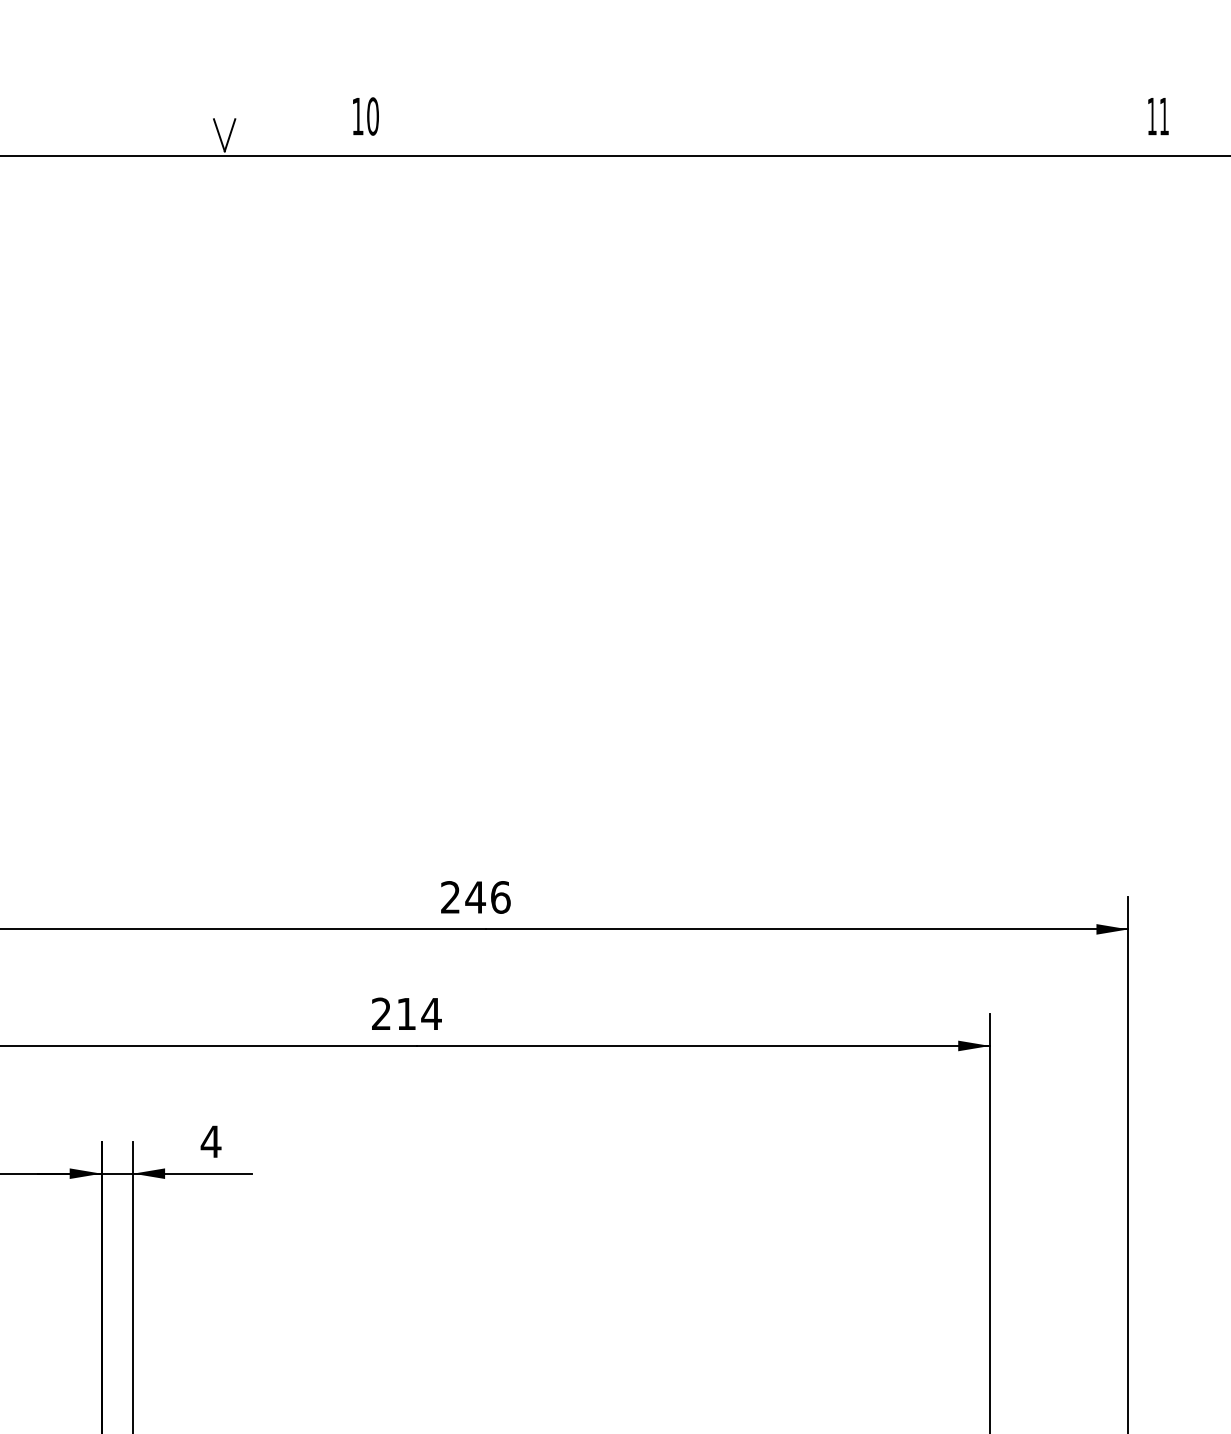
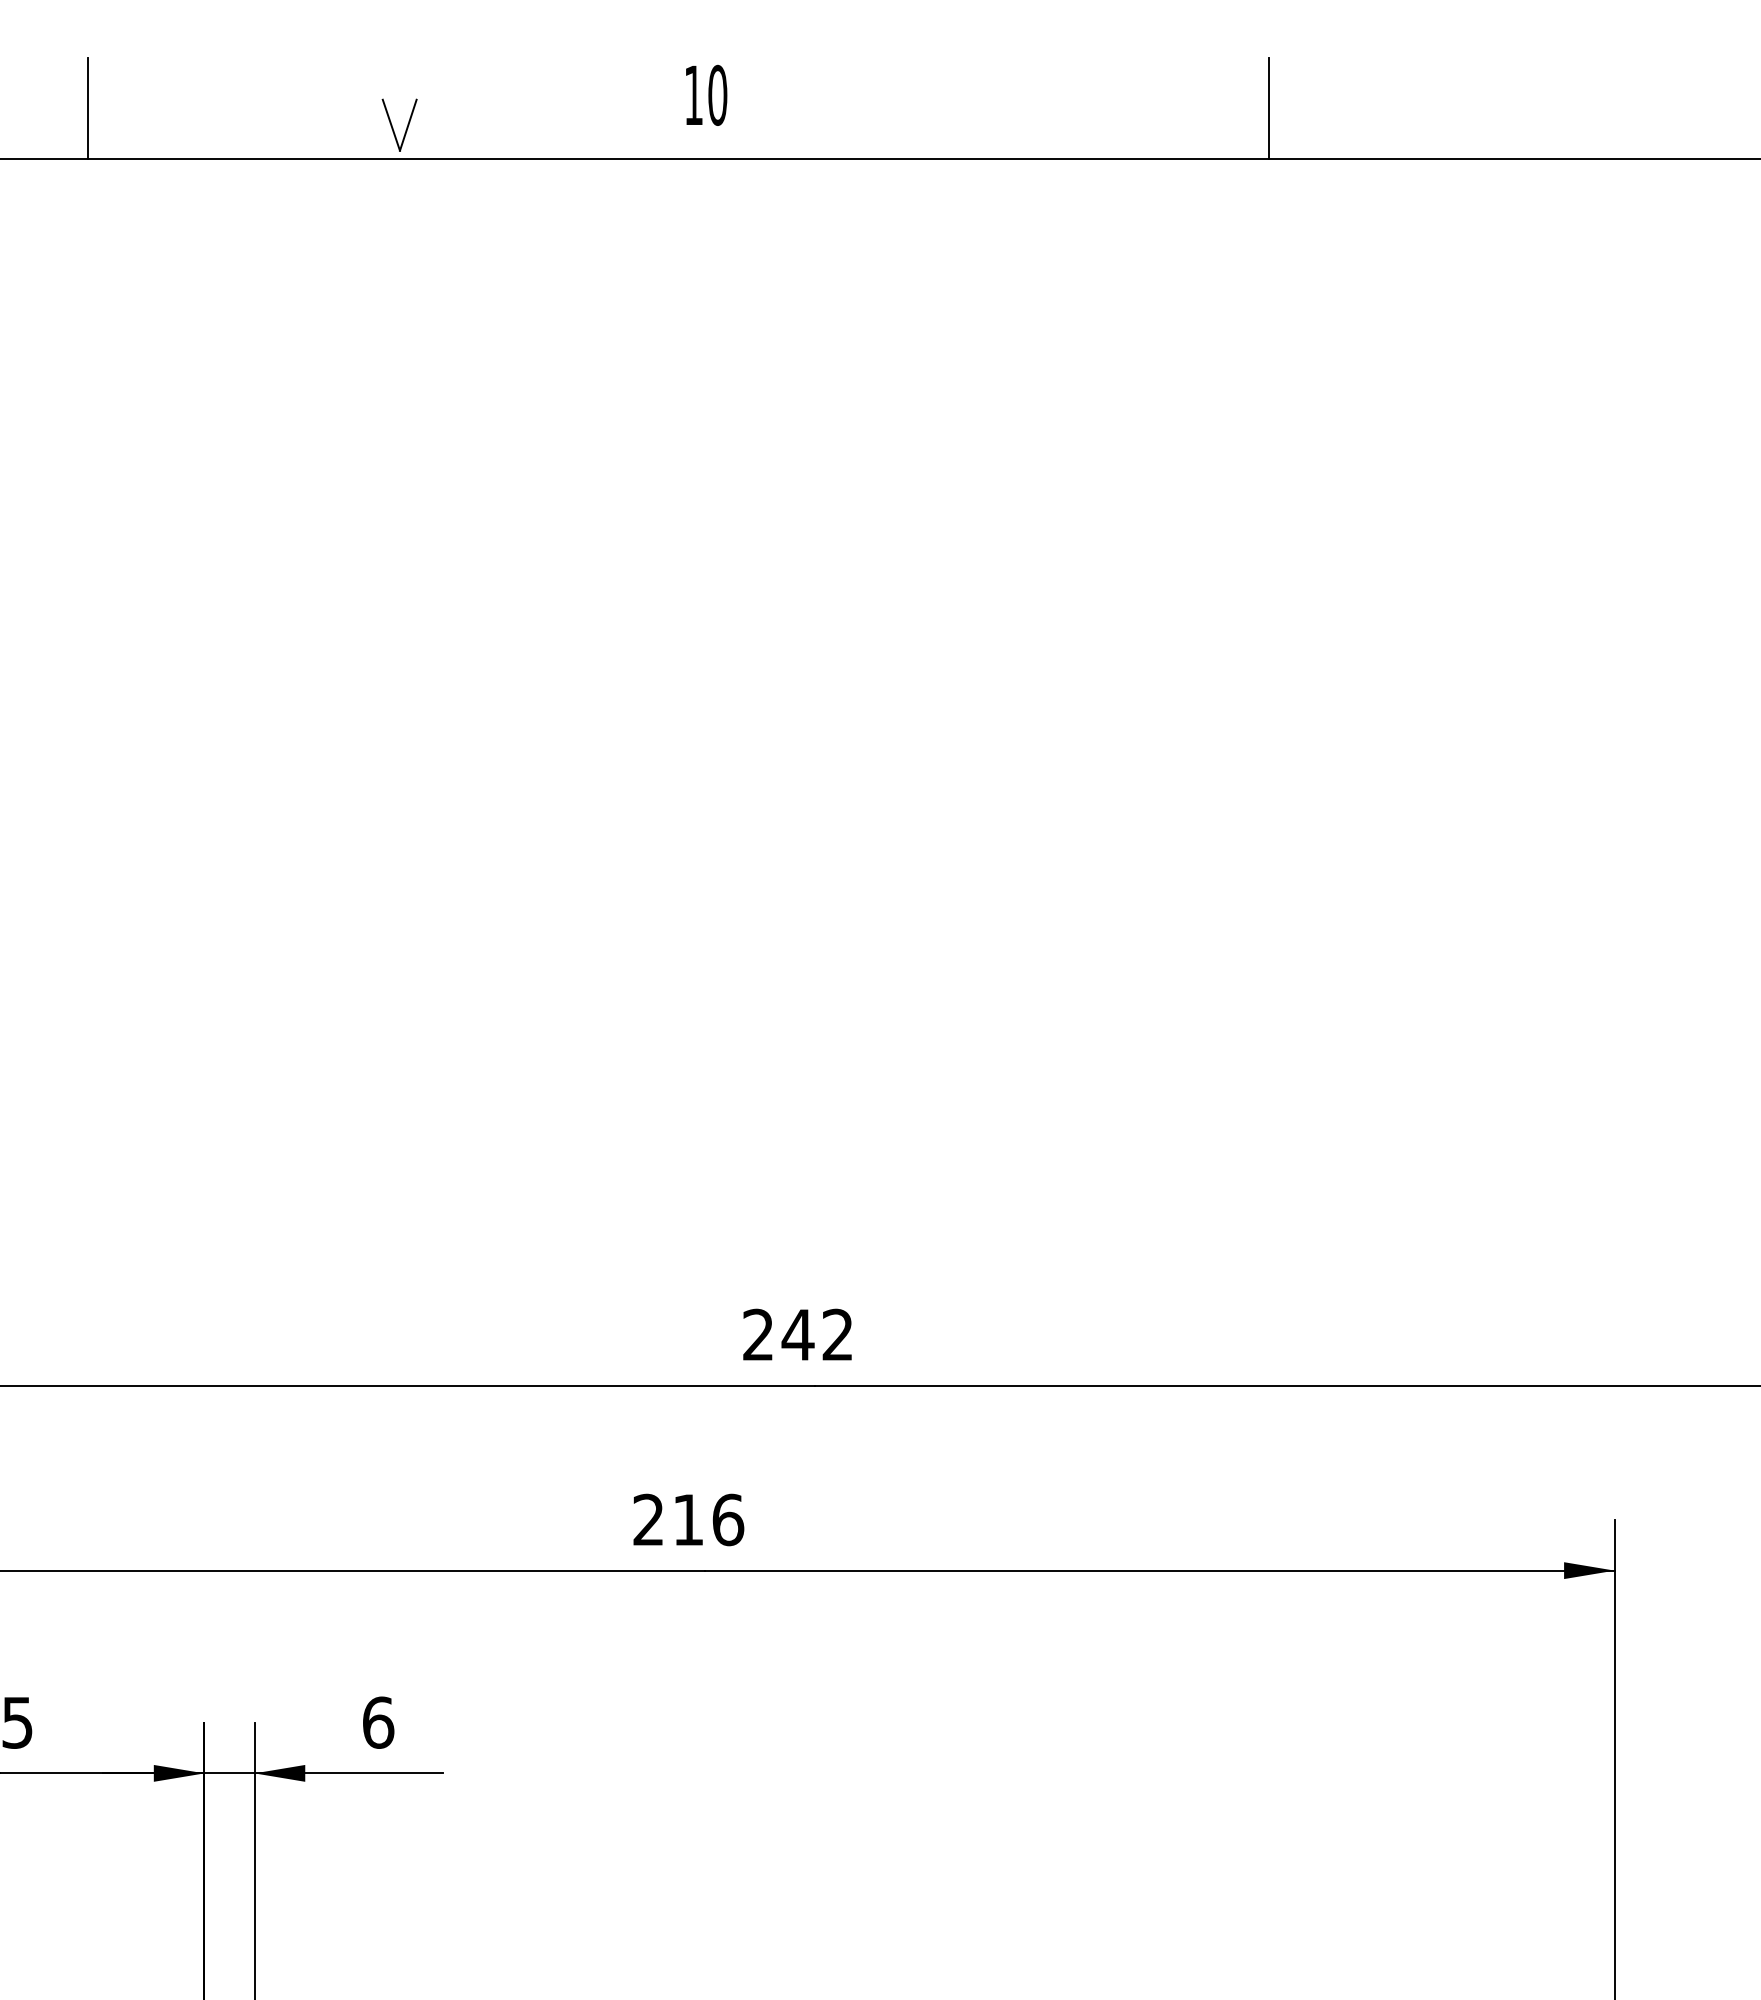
text: (365, 116) -> (705, 95), moved
line: (27, 124) -> (86, 108), added
line: (772, 124) -> (1269, 108), added
text: (500, 897) -> (837, 1334), 246 -> 242
text: (431, 1013) -> (728, 1519), 214 -> 216
text: (210, 1141) -> (377, 1722), 4 -> 6

